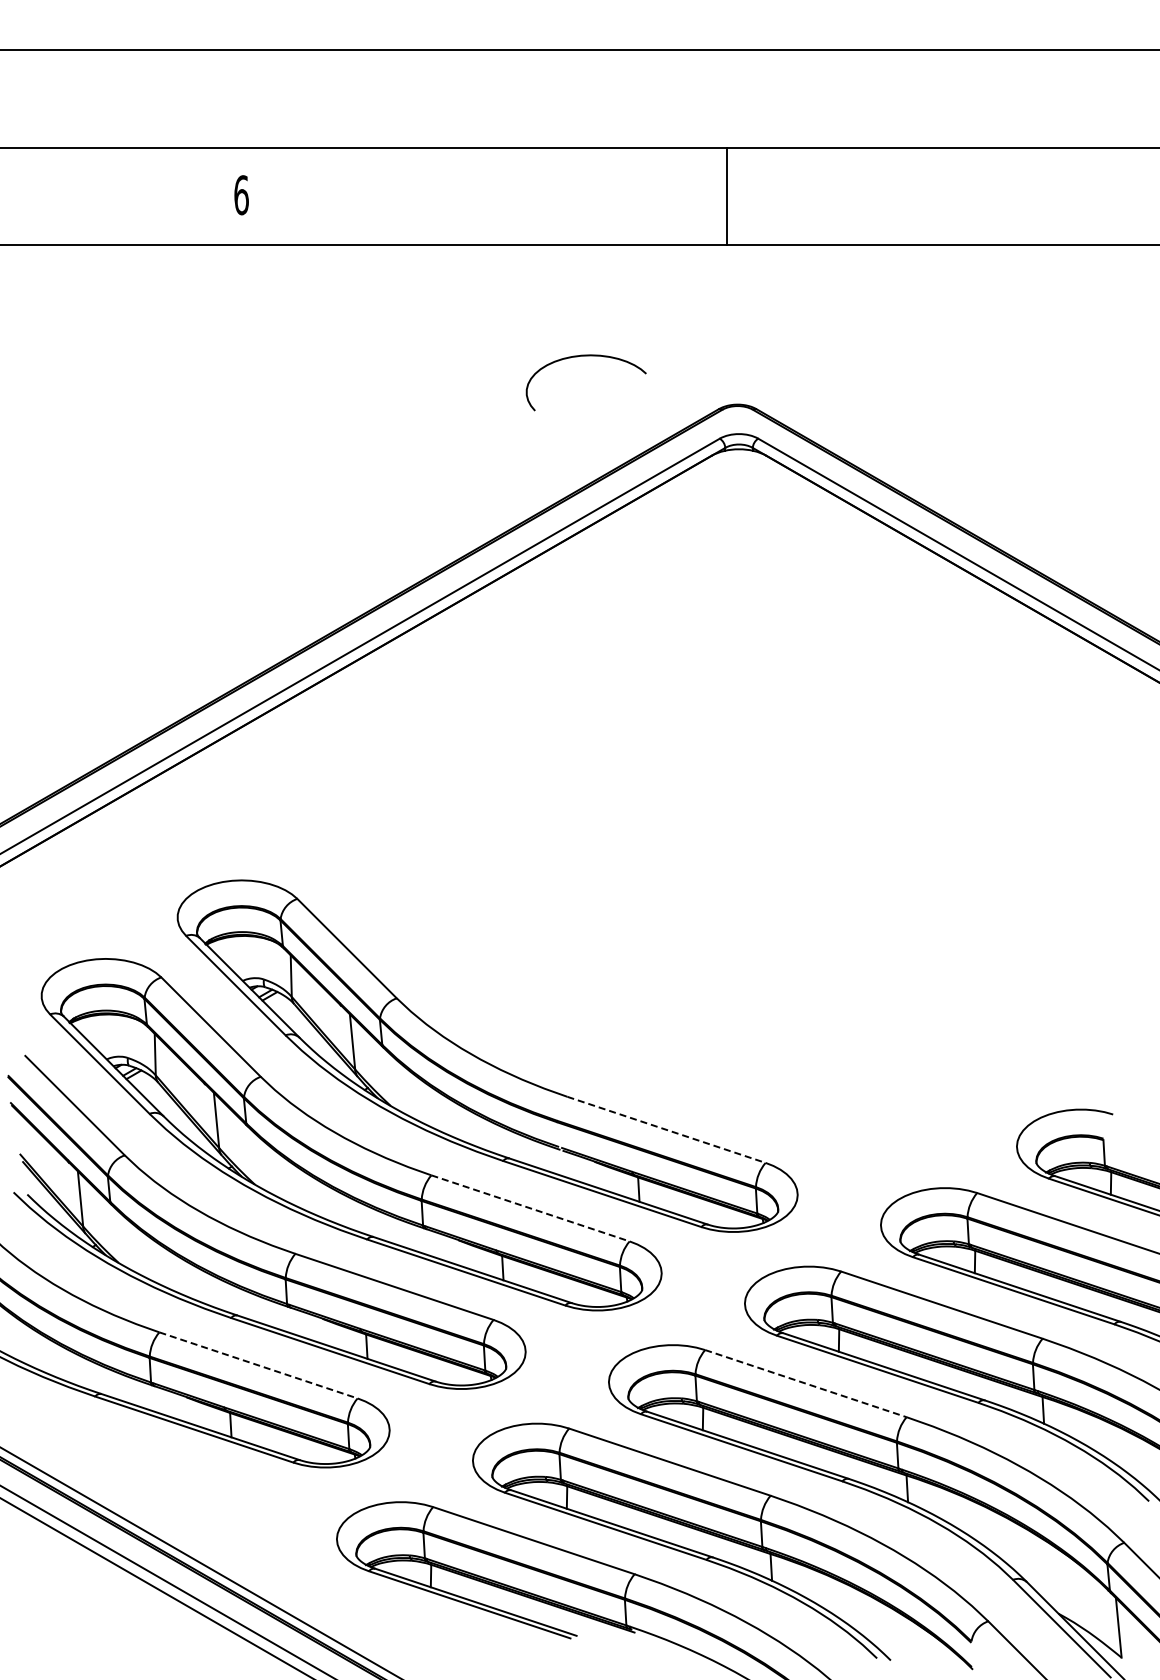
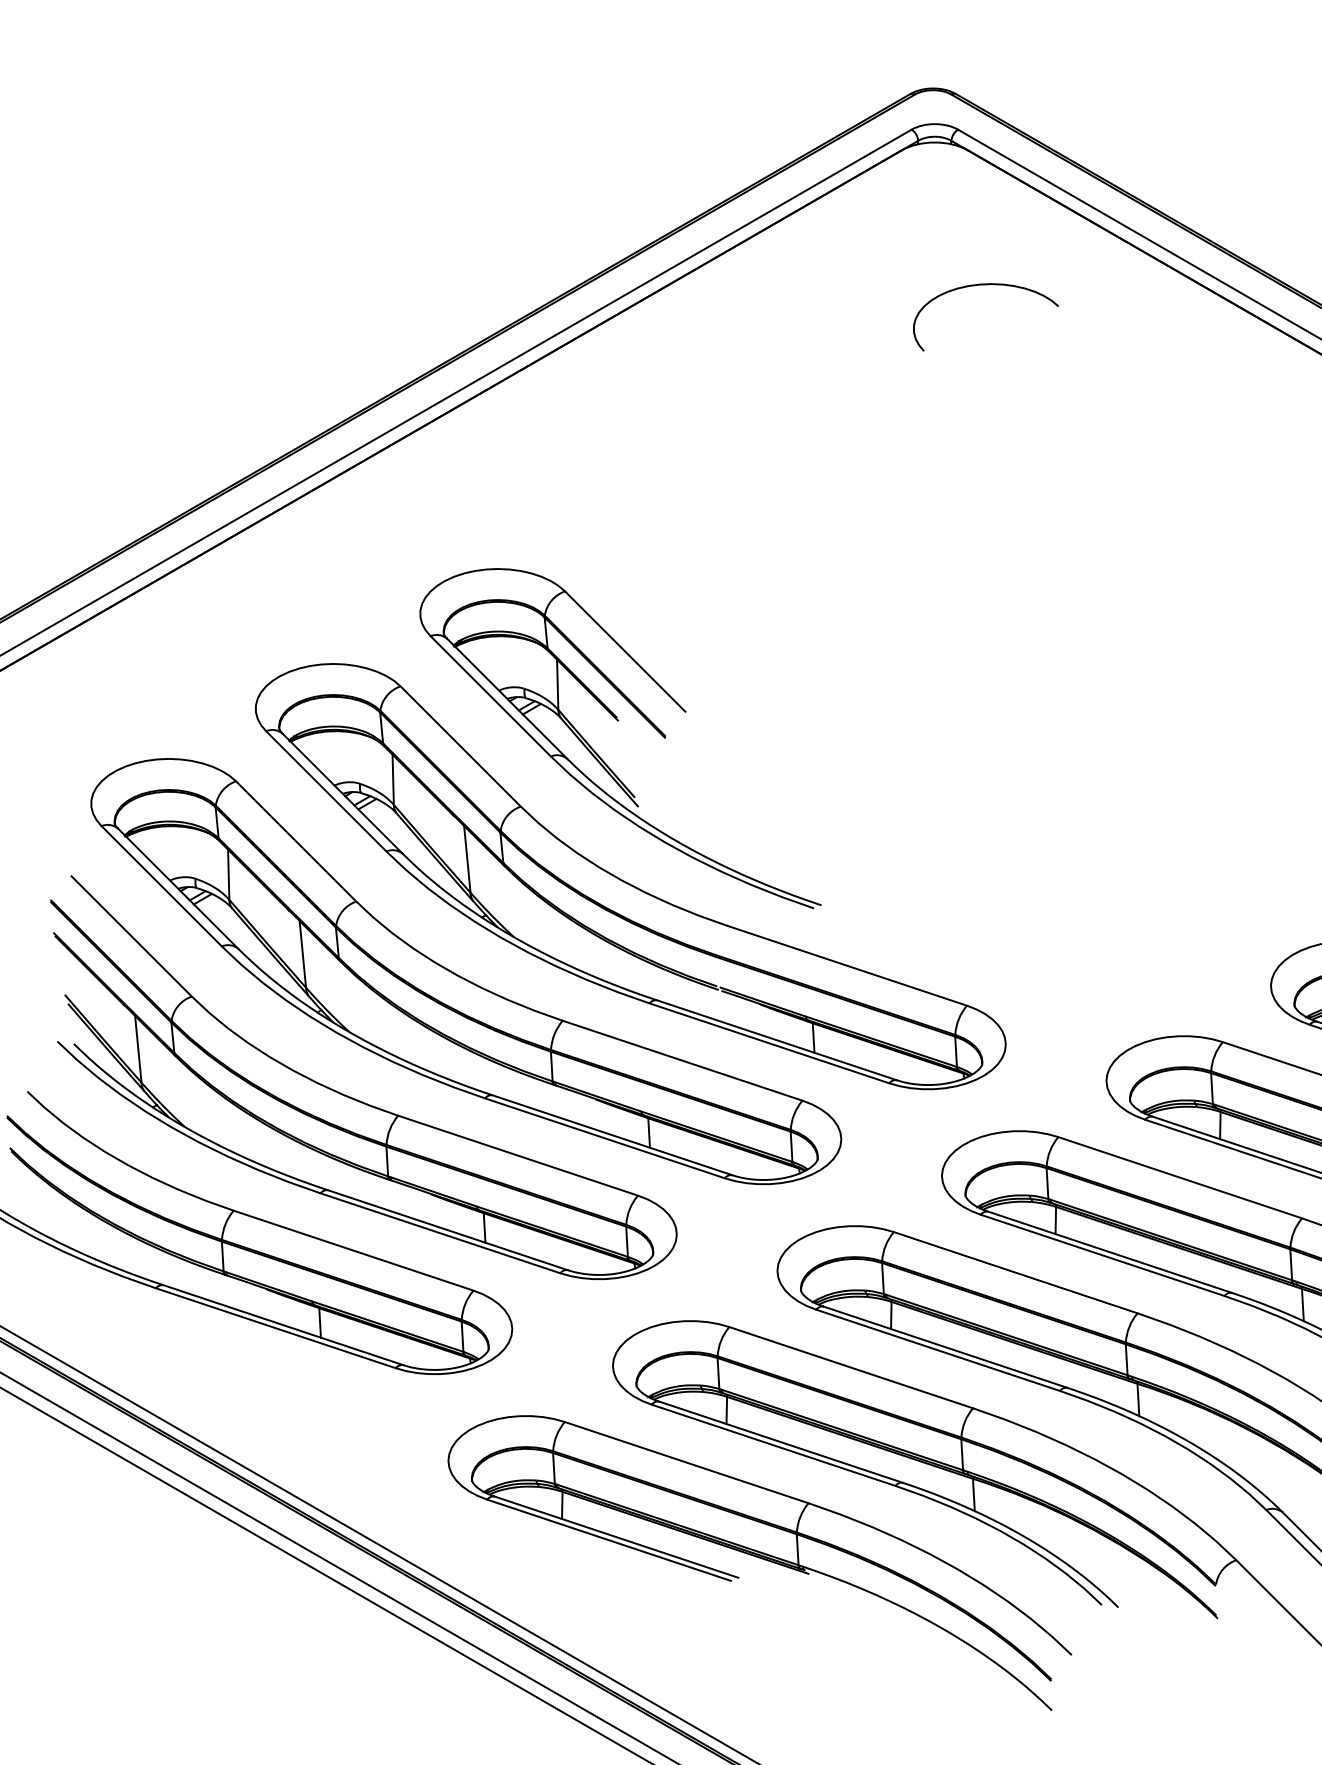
curve: (585, 356) -> (984, 285), moved
part: (477, 928) -> (618, 722), added
line: (667, 1130) -> (848, 966), dashed -> solid
line: (531, 1208) -> (683, 1060), dashed -> solid
line: (259, 1365) -> (354, 1250), dashed -> solid
line: (806, 1383) -> (1016, 1272), dashed -> solid

